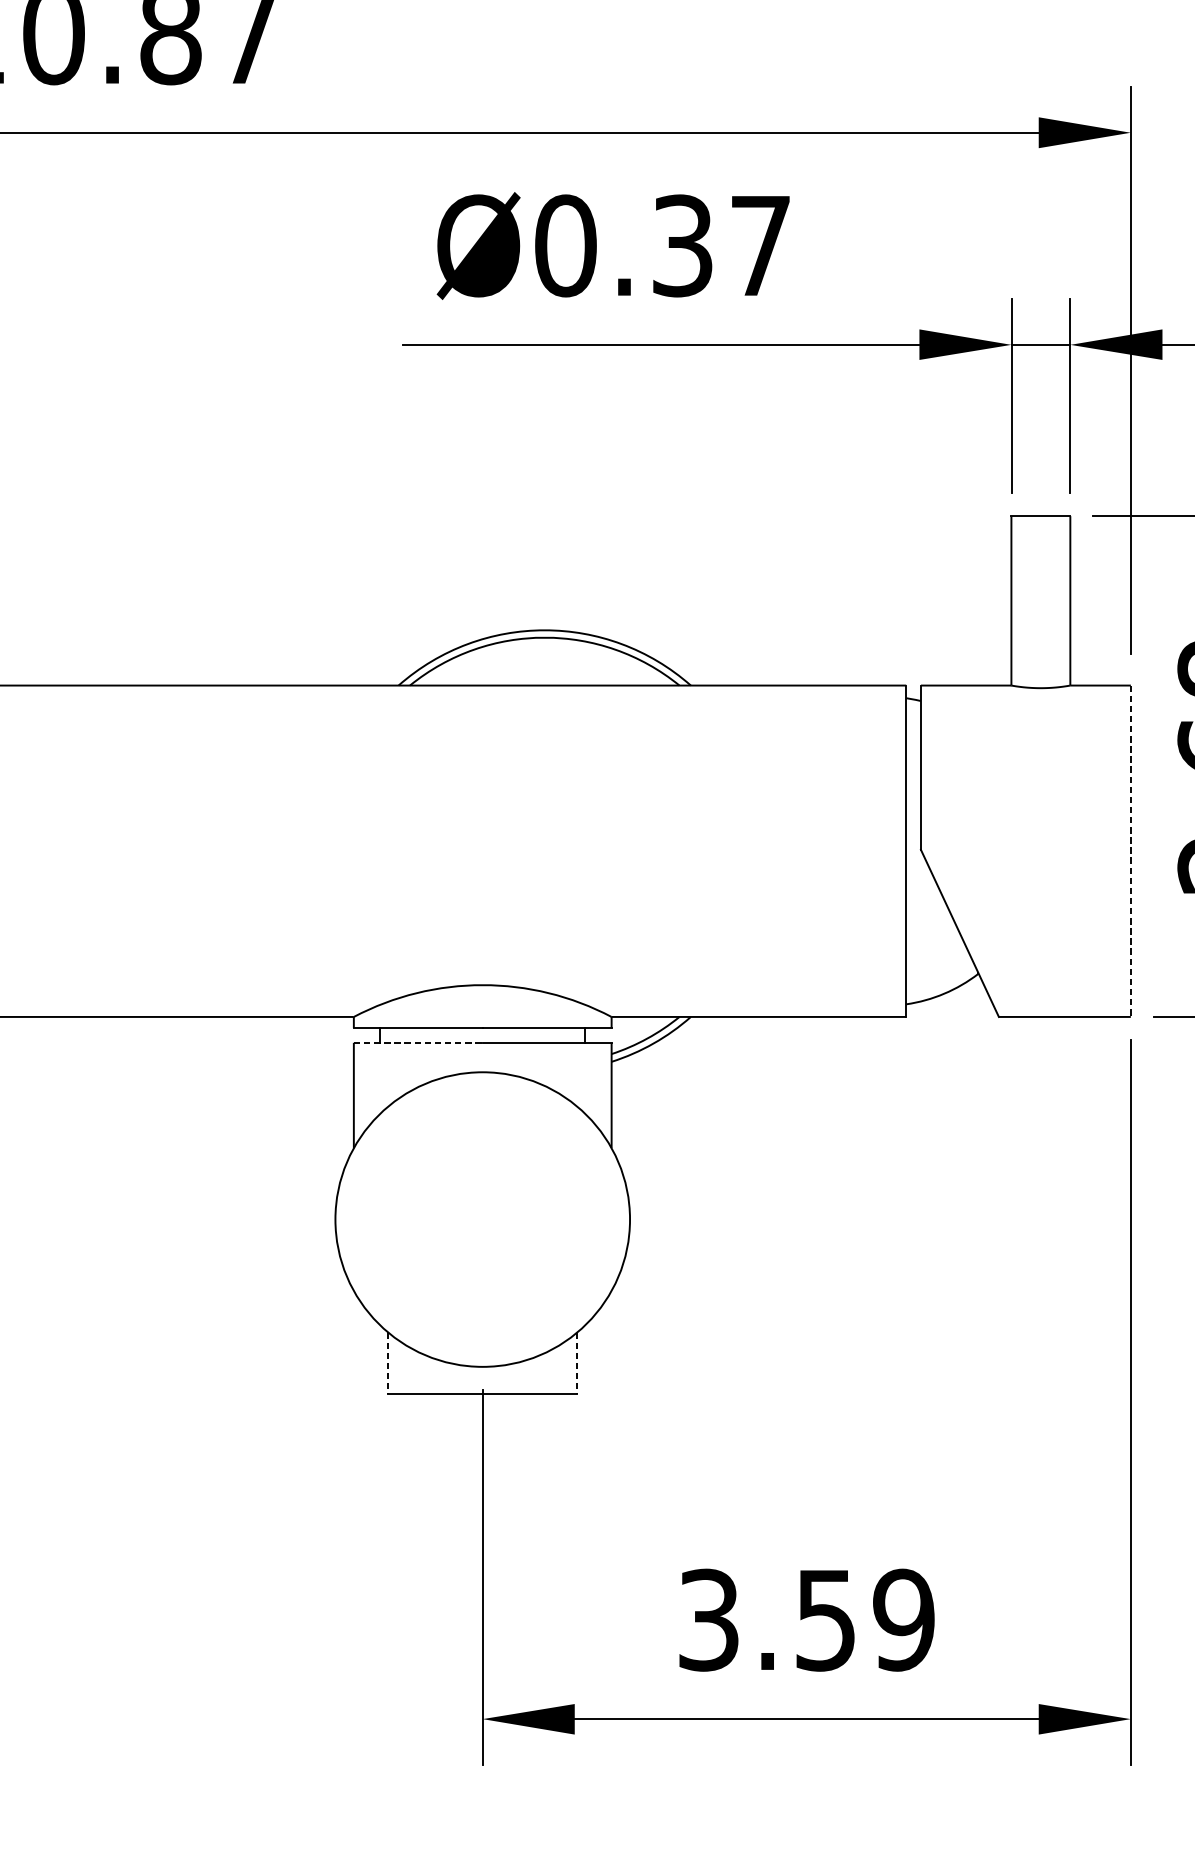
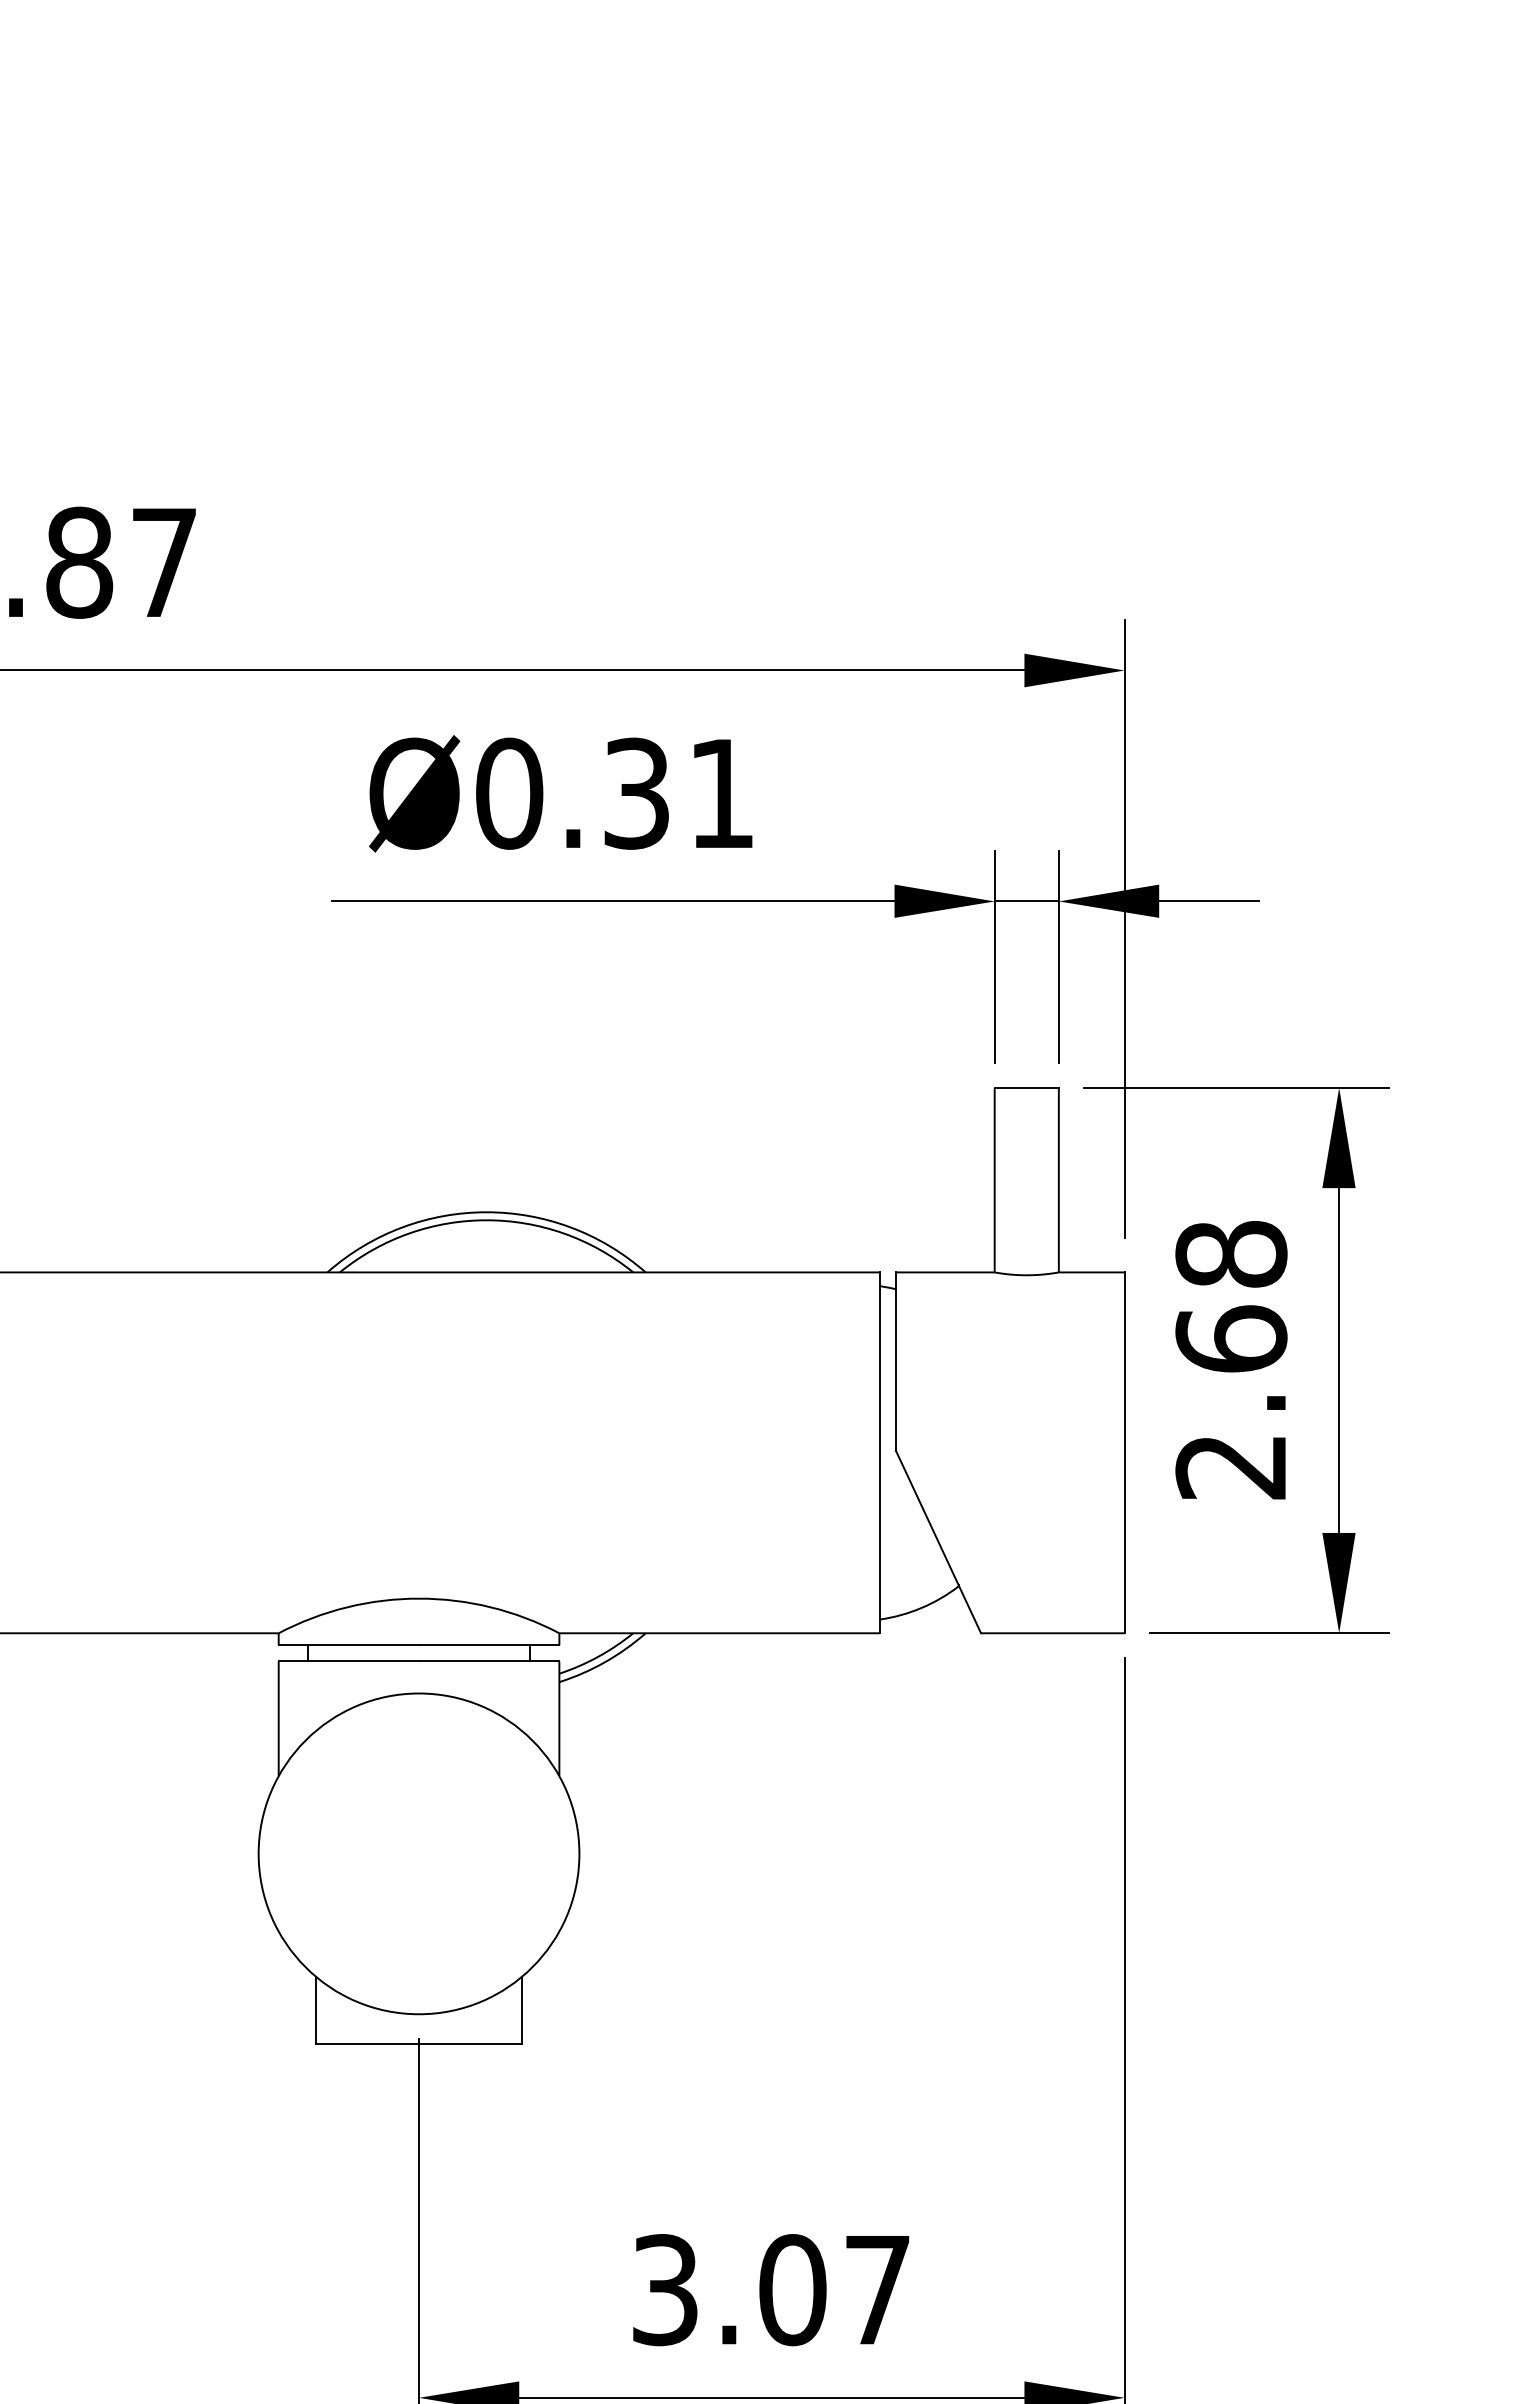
text: (760, 245) -> (721, 793), Ø0.37 -> Ø0.31
line: (1130, 851) -> (1124, 1453), dashed -> solid
line: (418, 1042) -> (349, 1661), dashed -> solid
line: (387, 1363) -> (315, 2010), dashed -> solid
line: (577, 1363) -> (522, 2010), dashed -> solid
text: (865, 1620) -> (835, 2290), 3.59 -> 3.07

